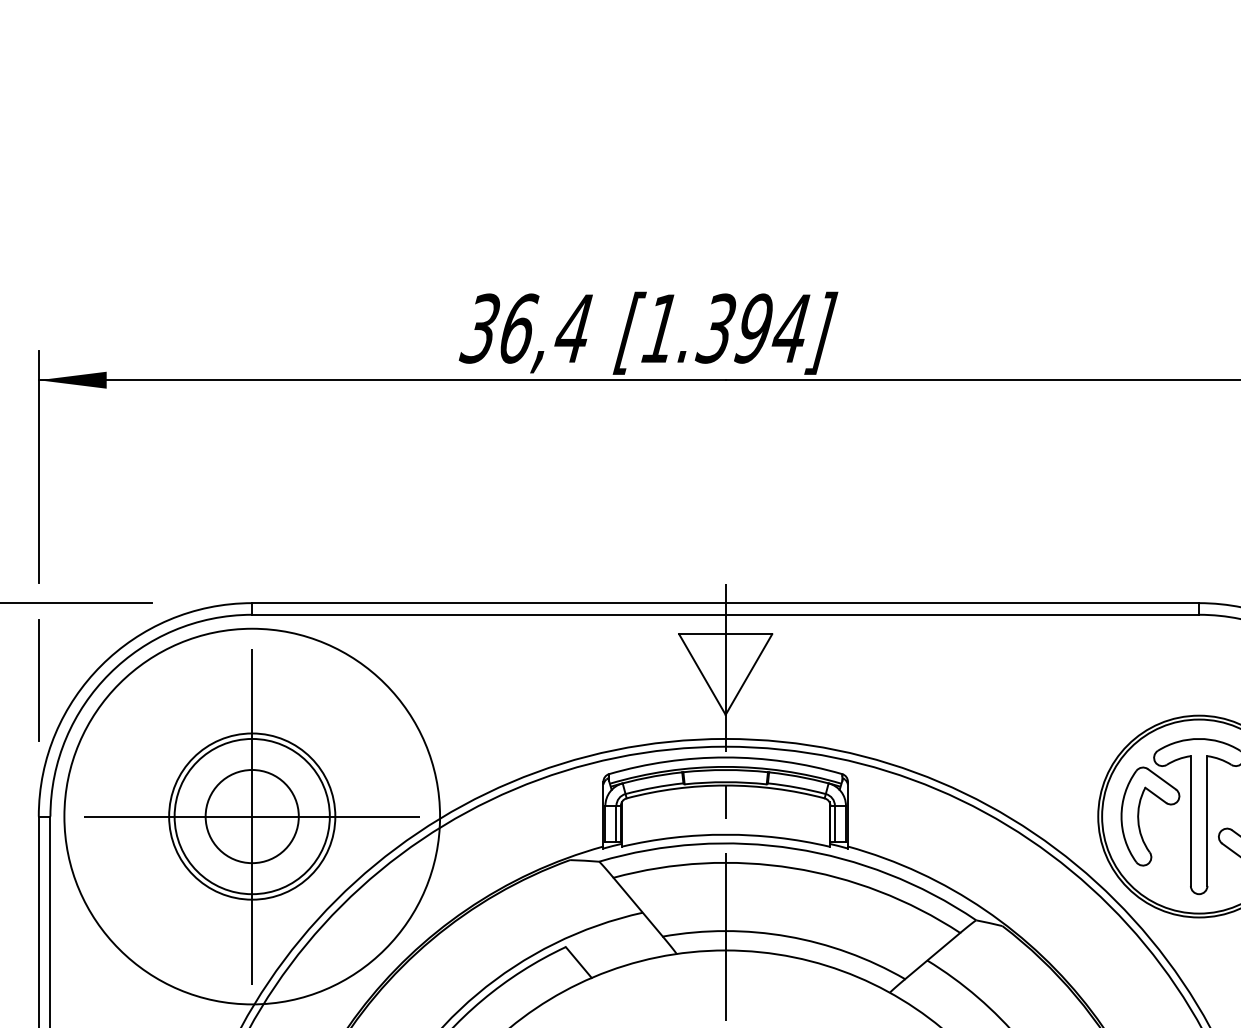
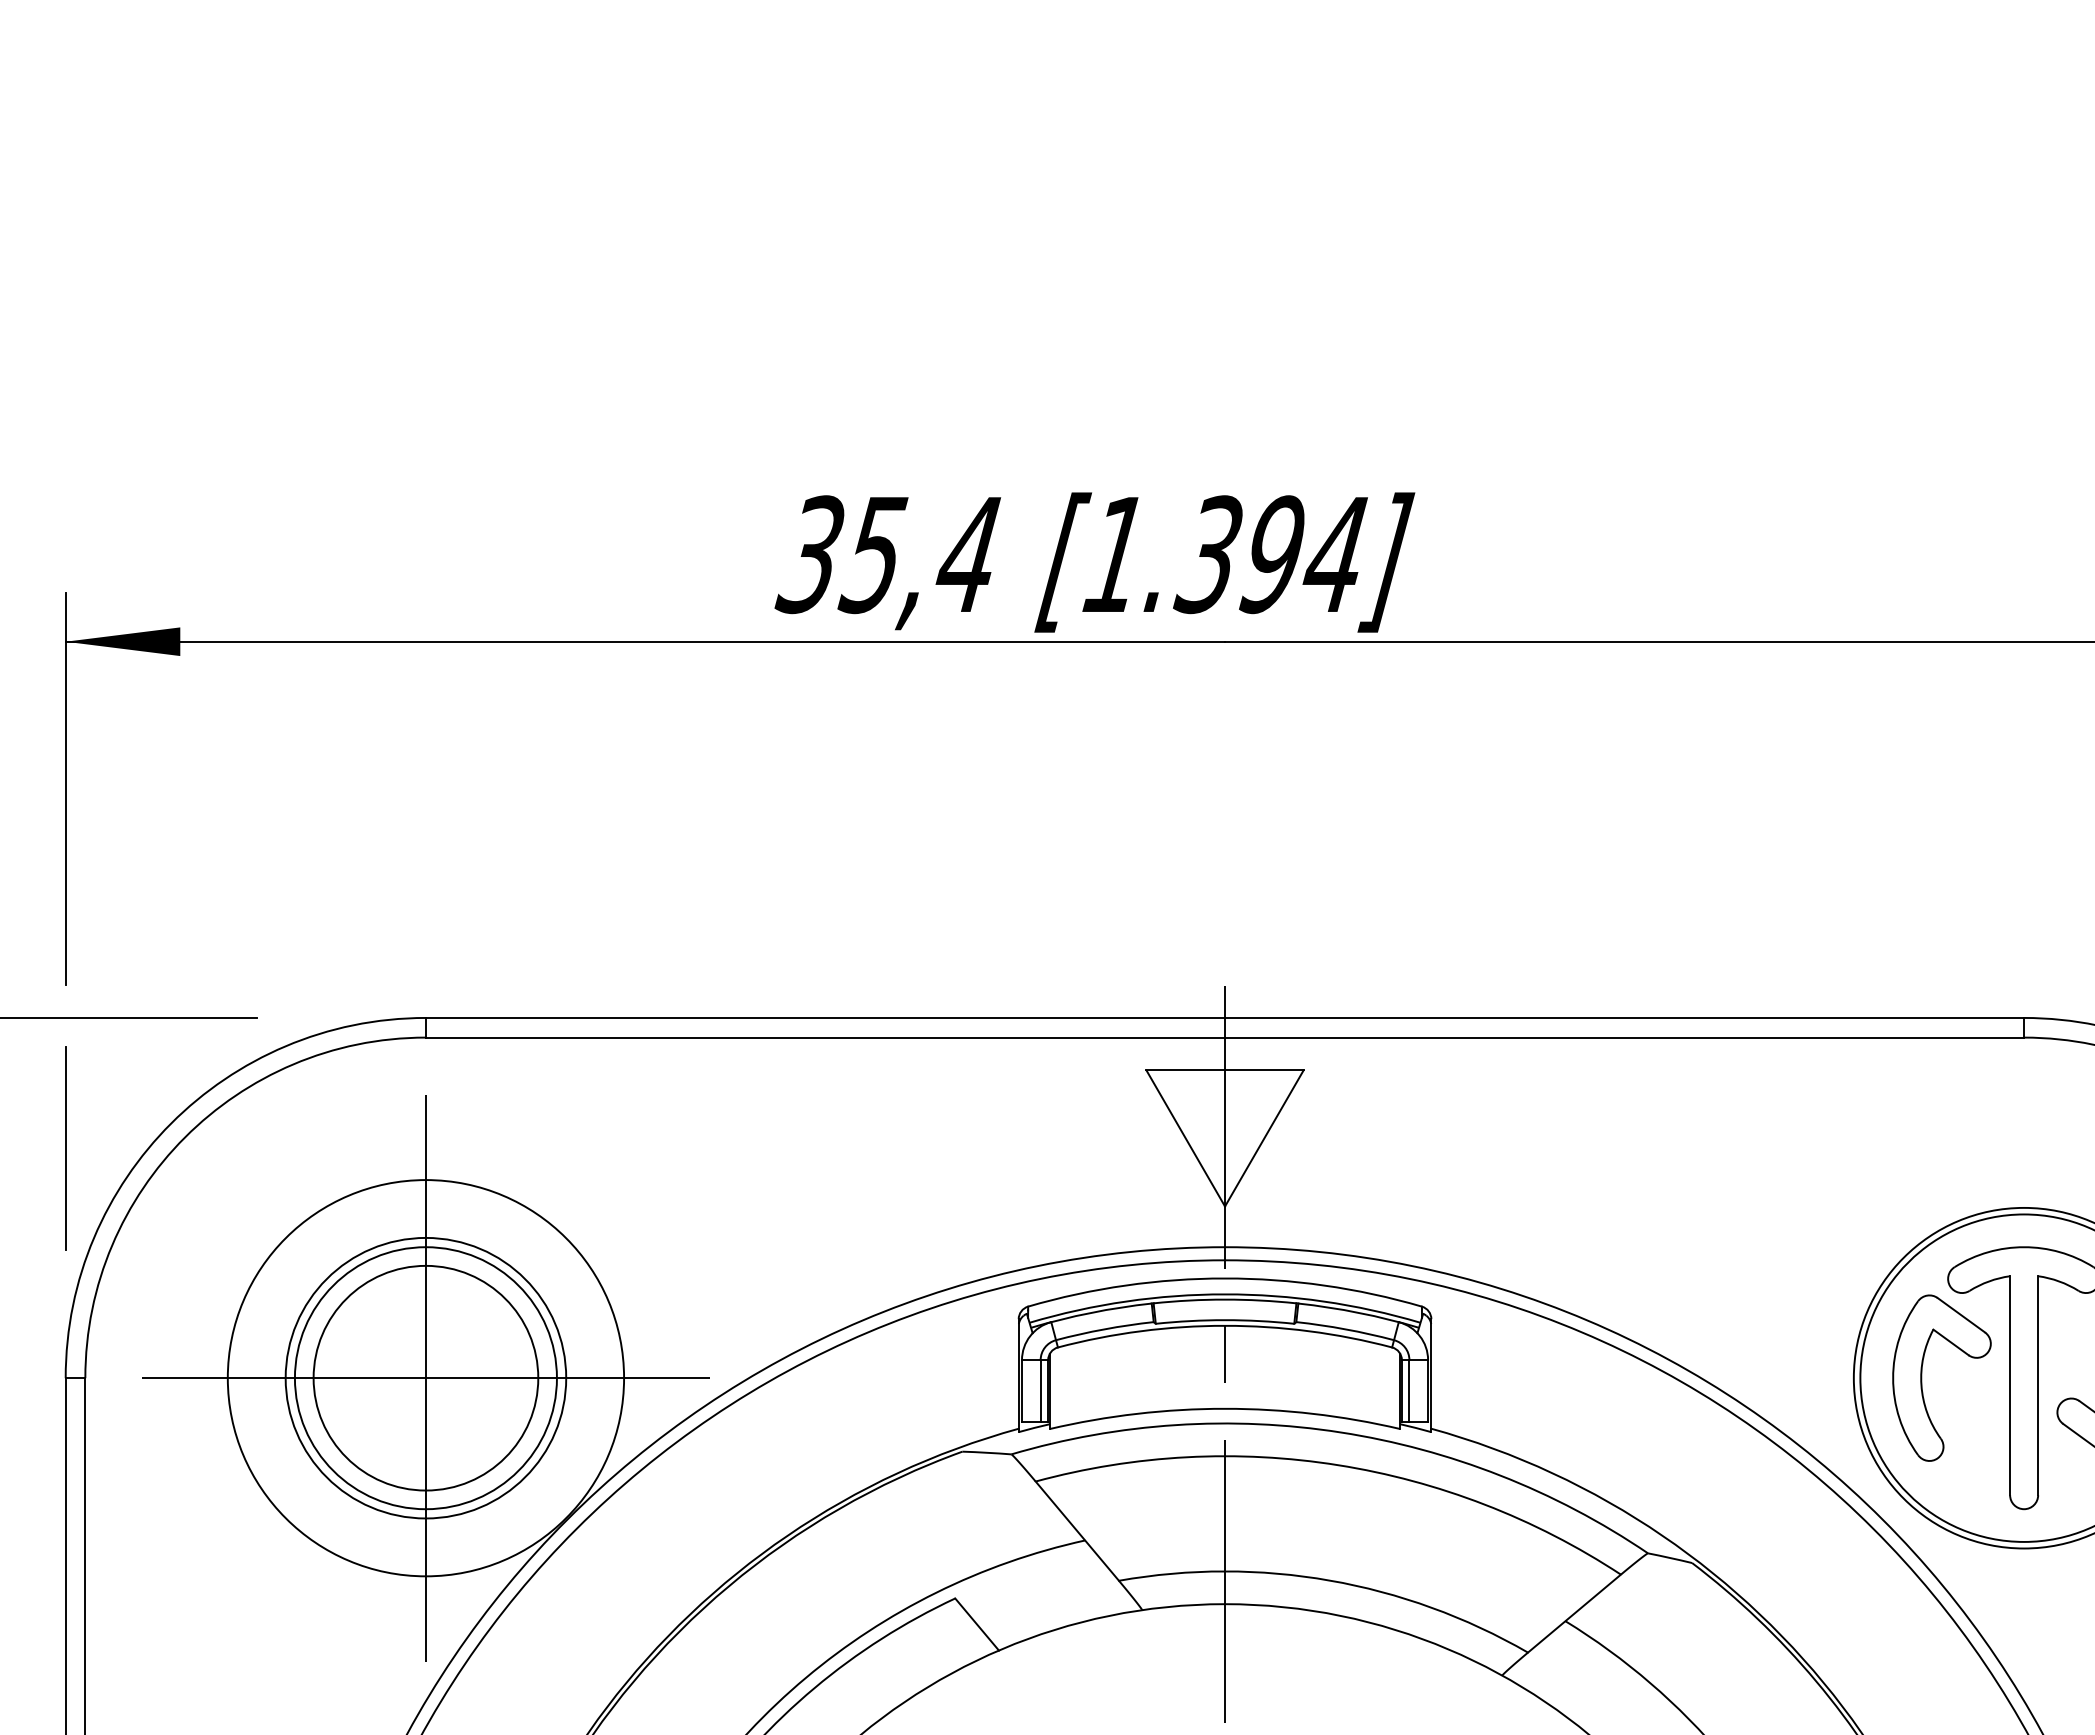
text: (517, 328) -> (873, 554), 36,4 -> 35,4
circle: (251, 816) -> (424, 1378), size x0.62
circle: (251, 816) -> (424, 1378), size x1.43

